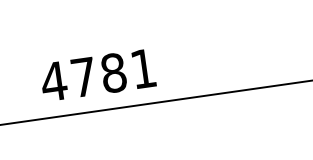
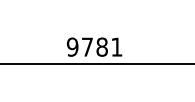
text: (53, 80) -> (72, 46), 4781 -> 9781

